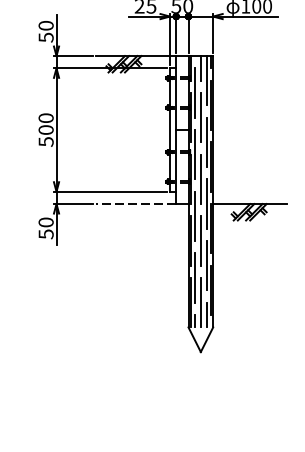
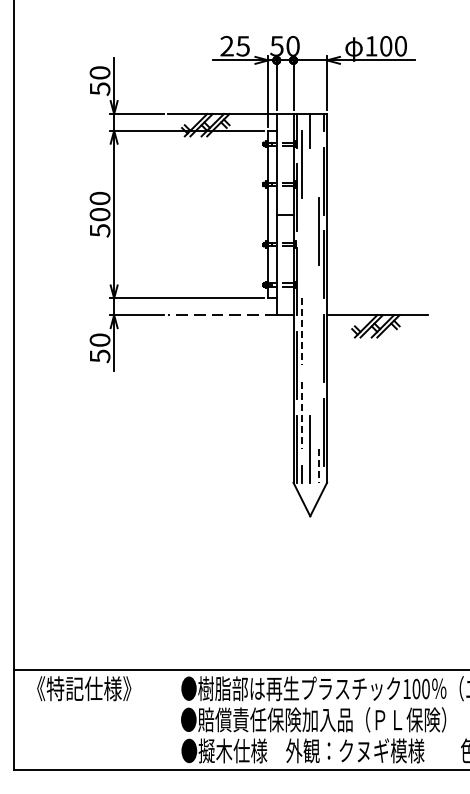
line: (206, 80) -> (318, 147), removed
line: (201, 117) -> (310, 197), removed
line: (194, 154) -> (301, 247), removed
line: (201, 179) -> (310, 281), removed
line: (206, 203) -> (318, 314), removed
line: (194, 216) -> (301, 331), solid -> dashed
line: (201, 240) -> (310, 364), removed
line: (206, 265) -> (318, 398), removed
line: (194, 277) -> (301, 415), solid -> dashed
line: (206, 315) -> (318, 466), solid -> dashed

